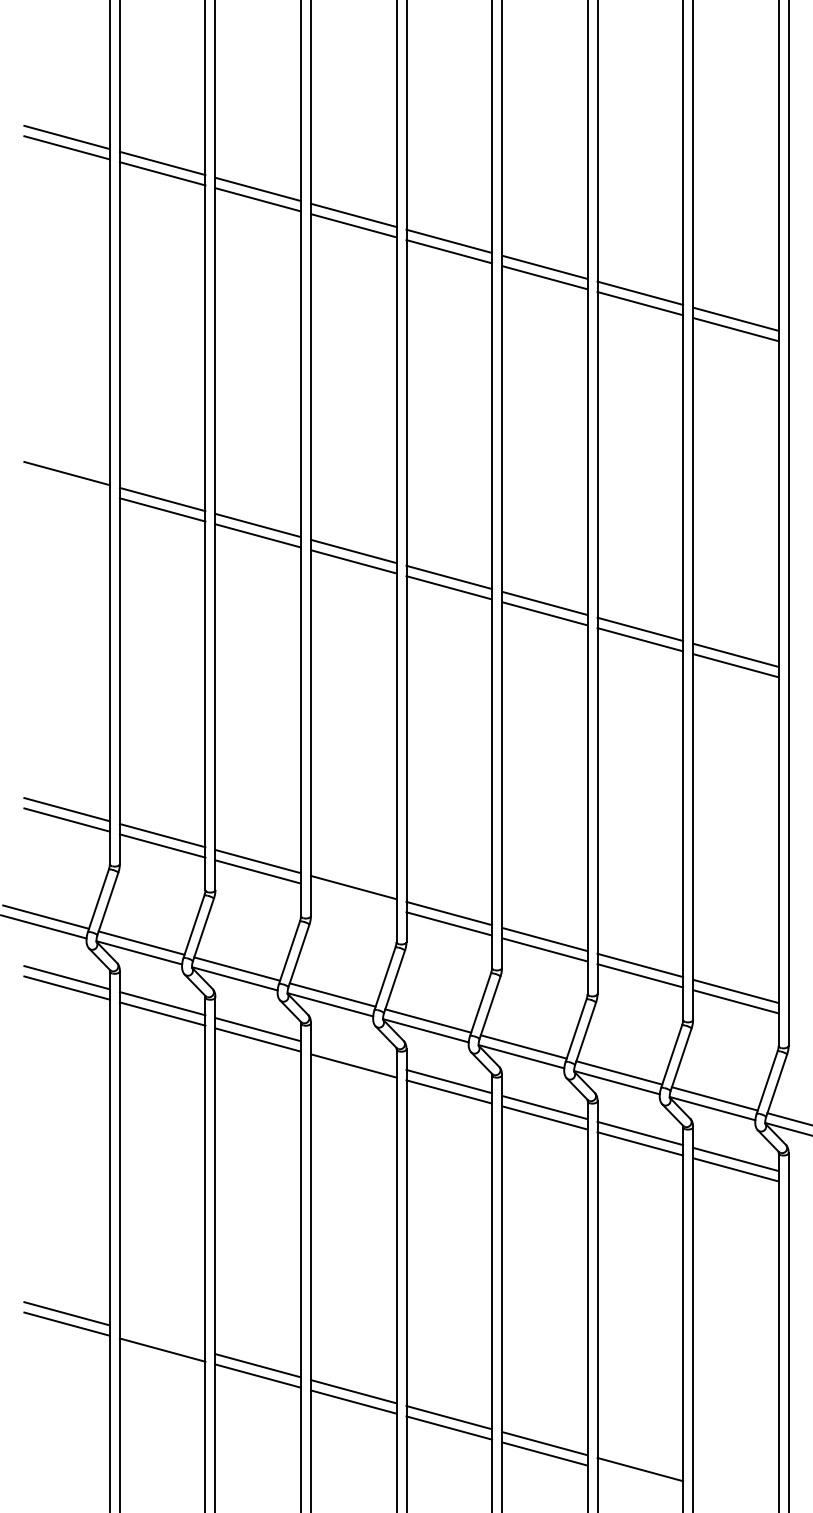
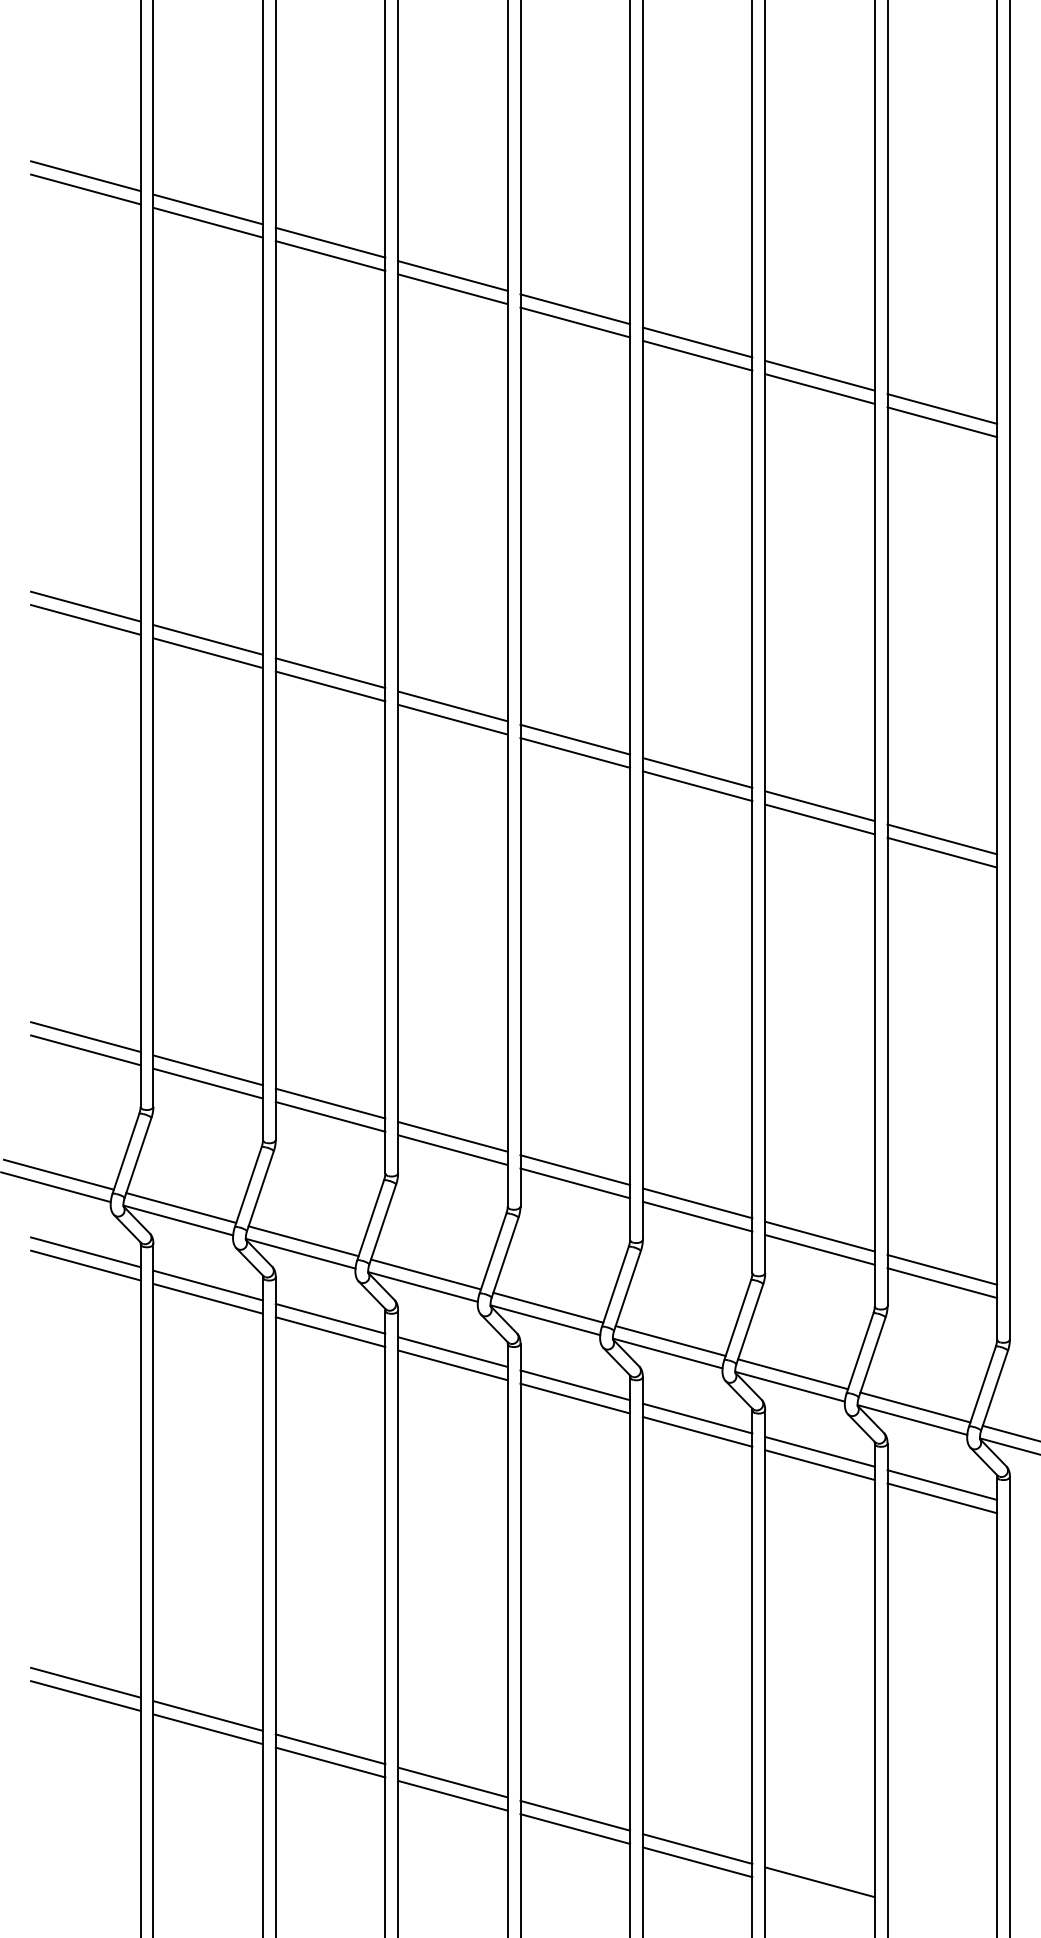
line: (66, 483) -> (85, 619), added
line: (353, 898) -> (452, 1150), added
line: (353, 1055) -> (452, 1351), added
line: (162, 1339) -> (207, 1715), added

